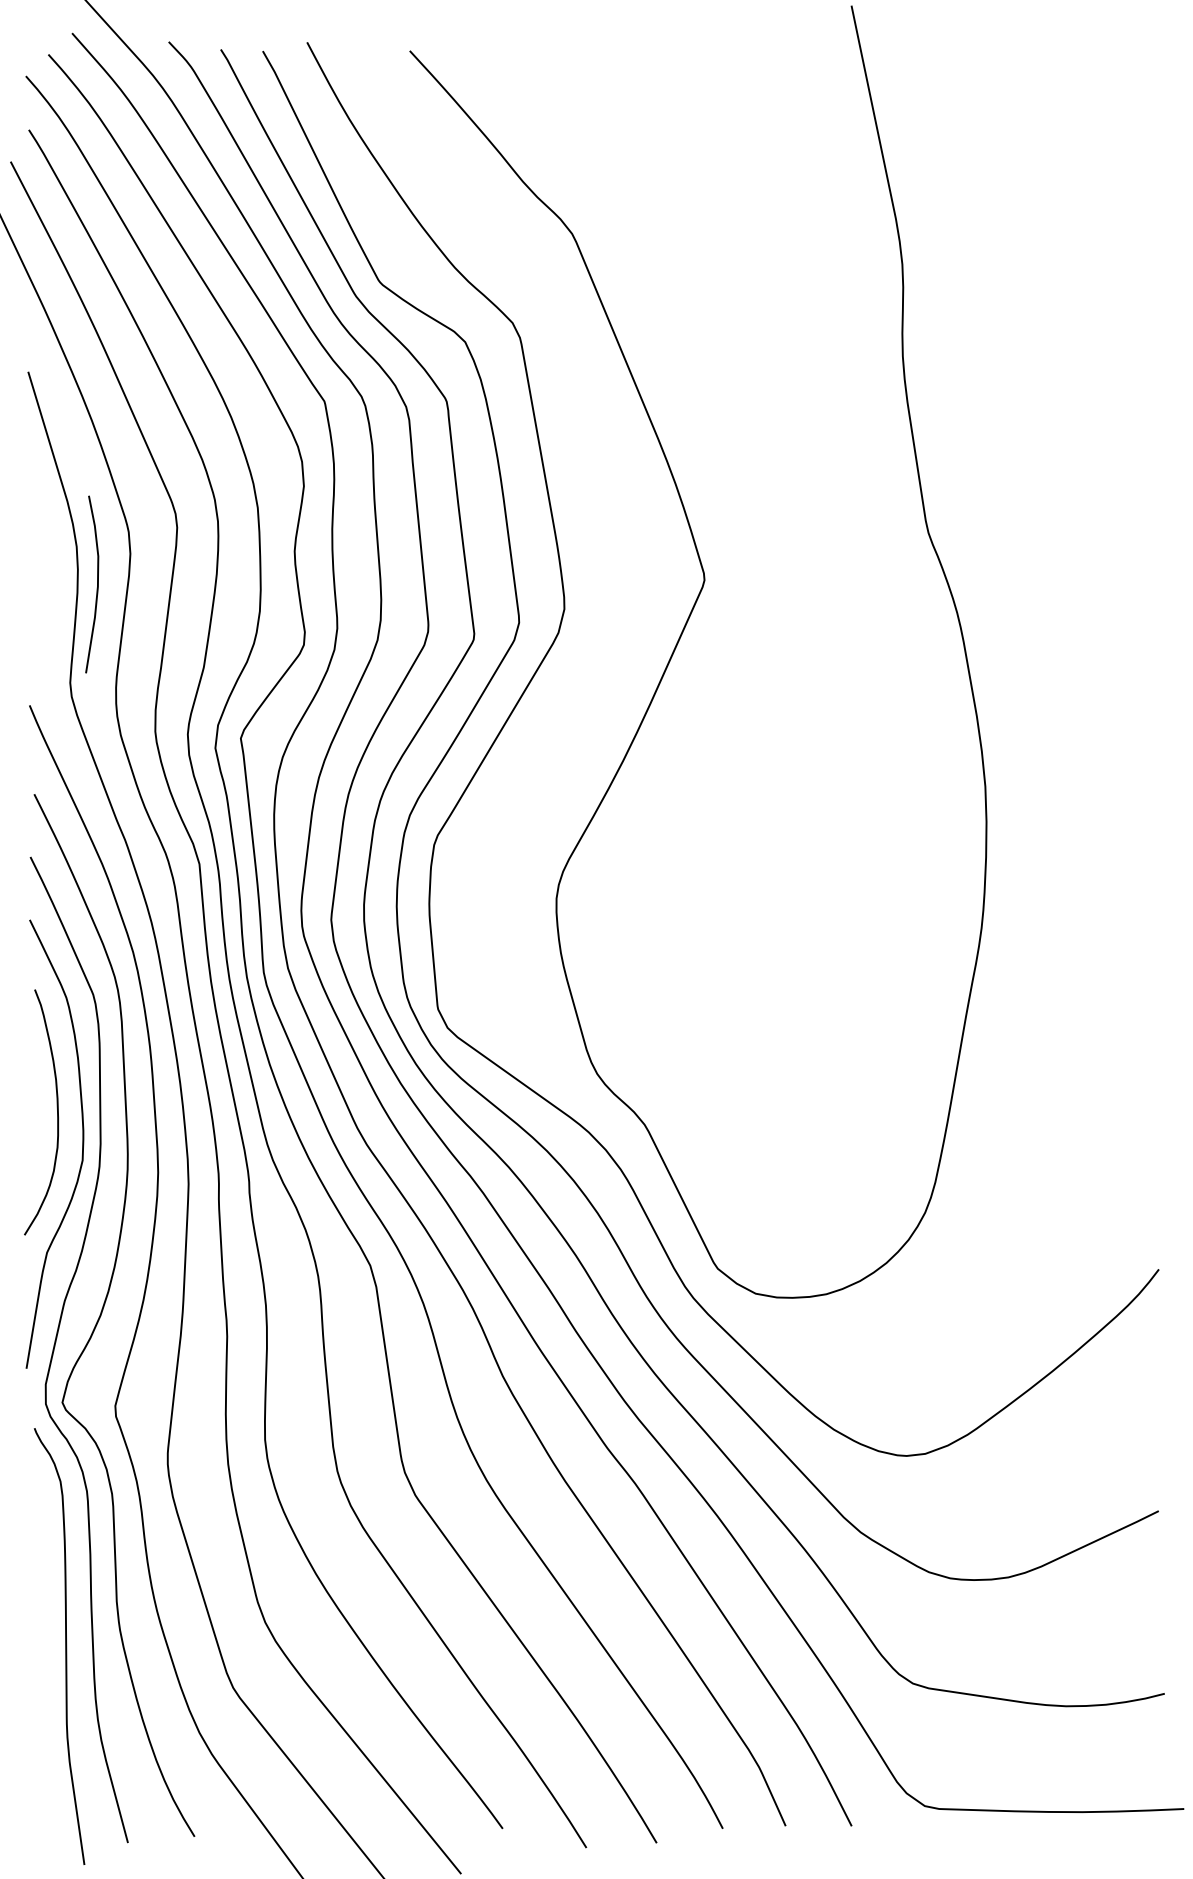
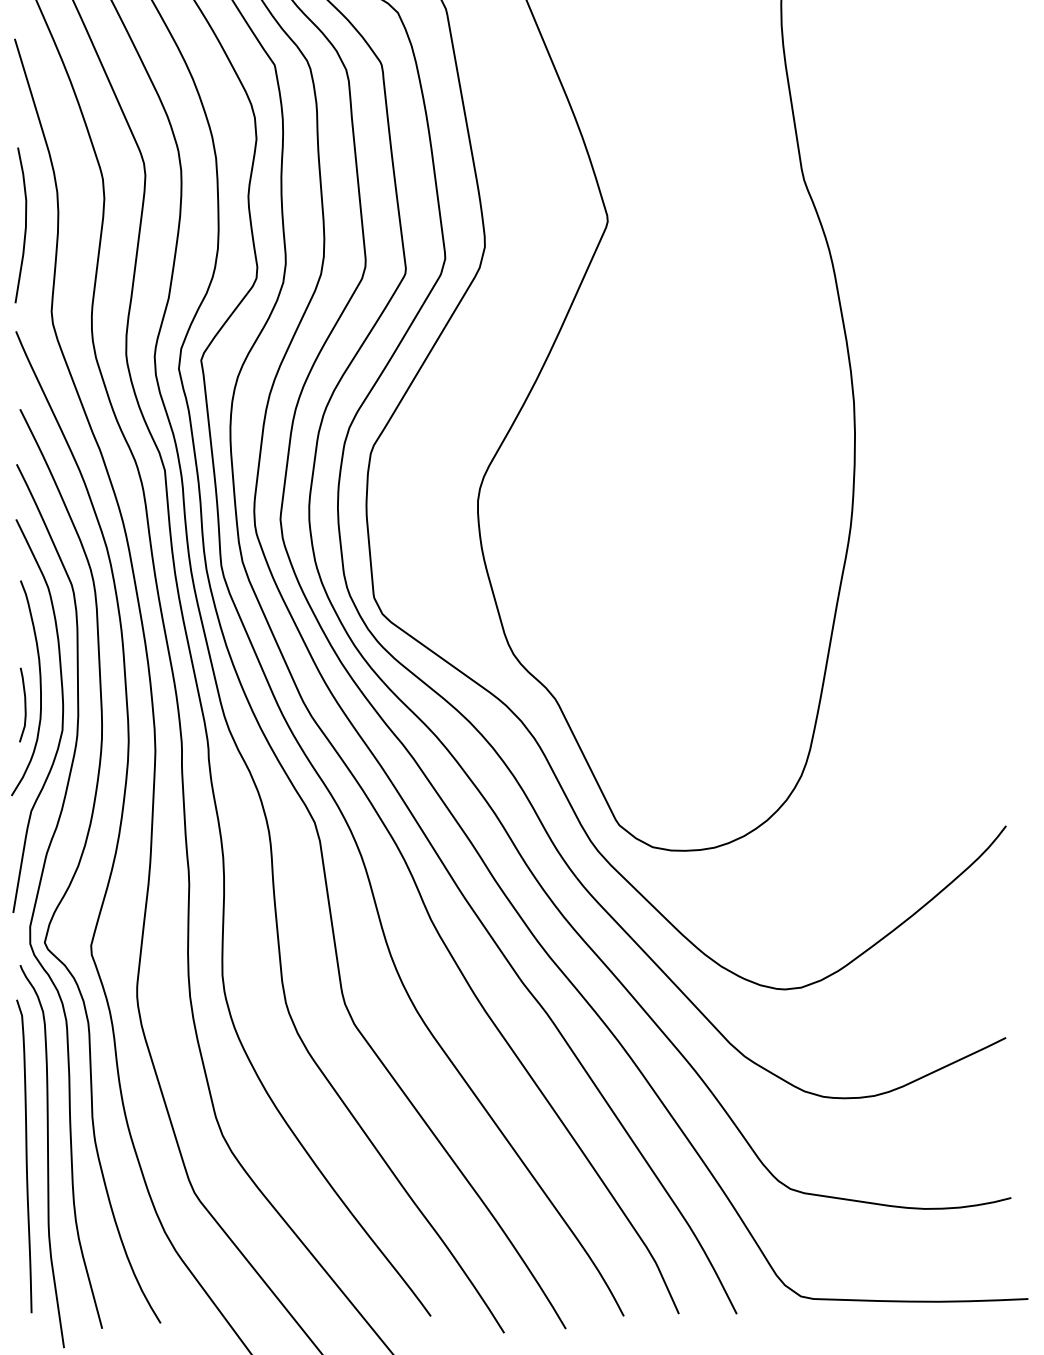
curve: (97, 584) -> (25, 225), moved
curve: (39, 1131) -> (24, 704), added
curve: (40, 1646) -> (25, 1156), added

